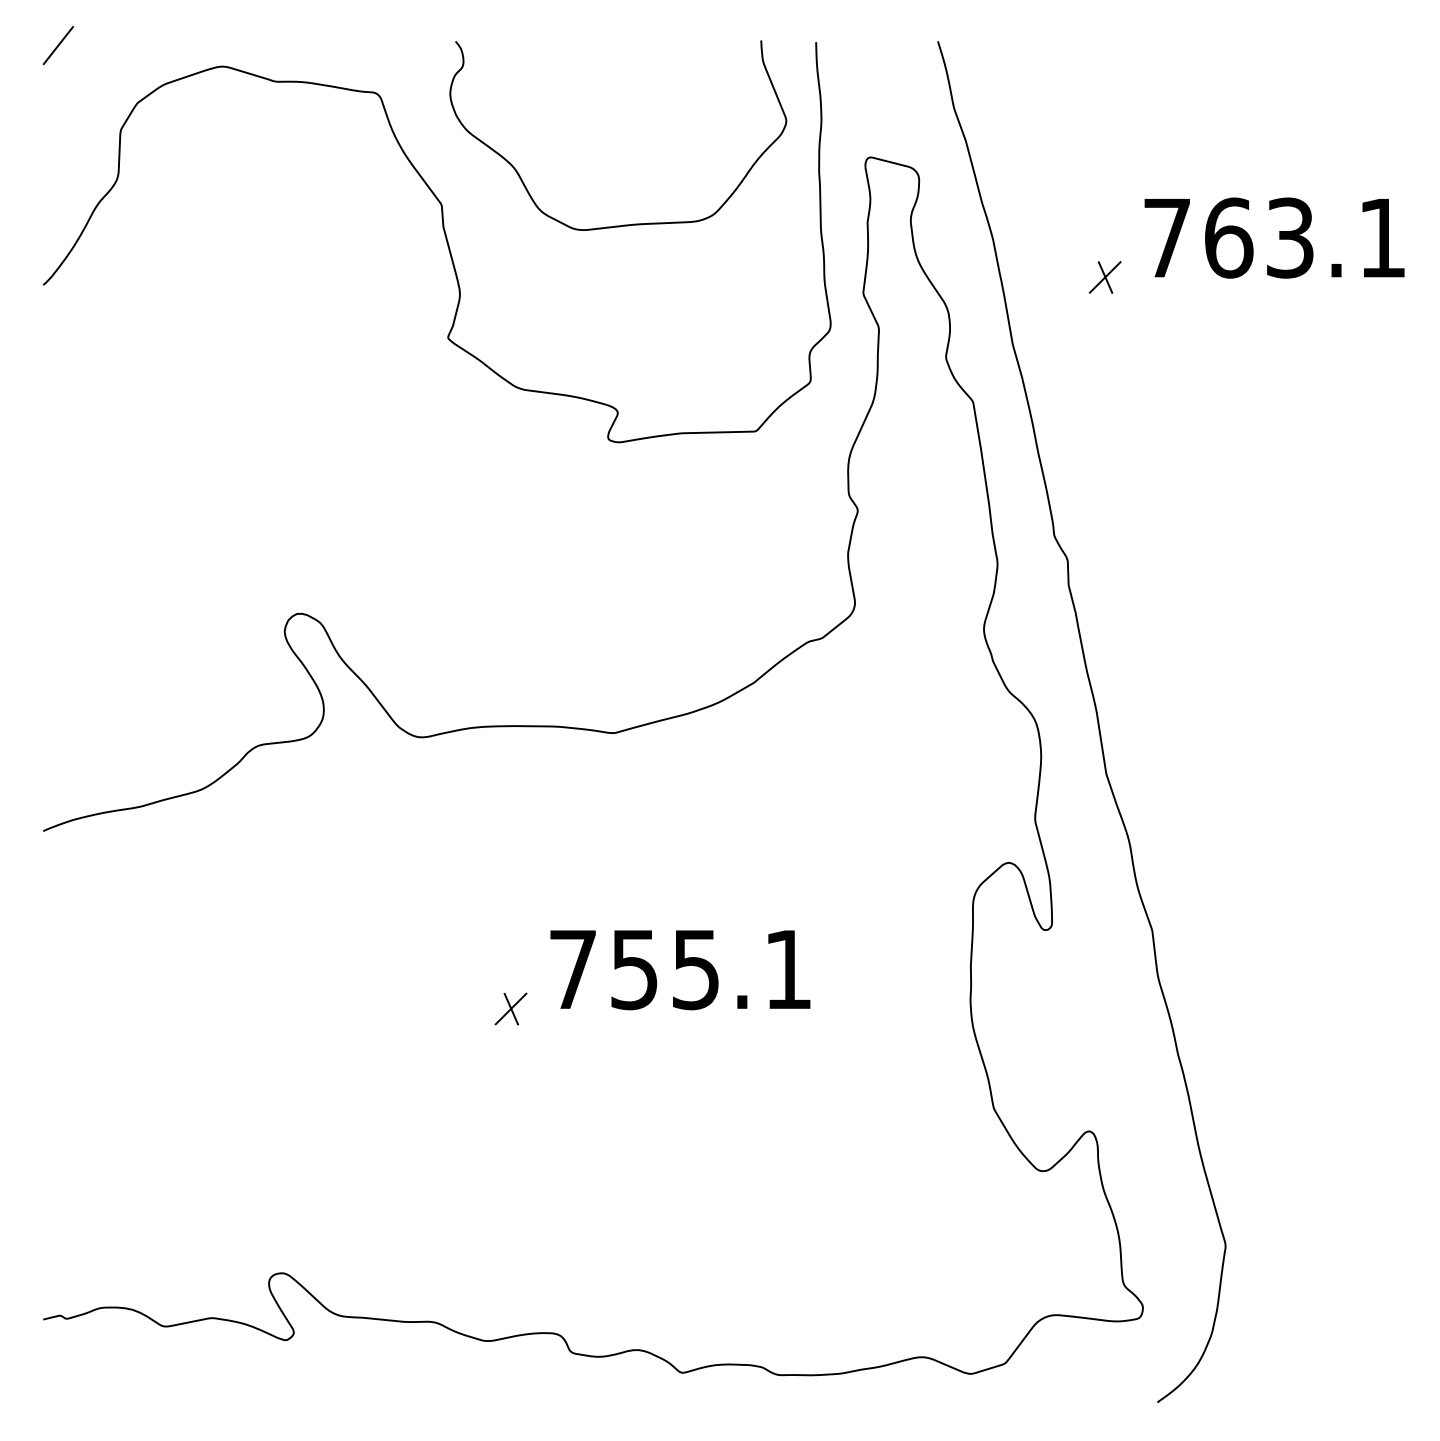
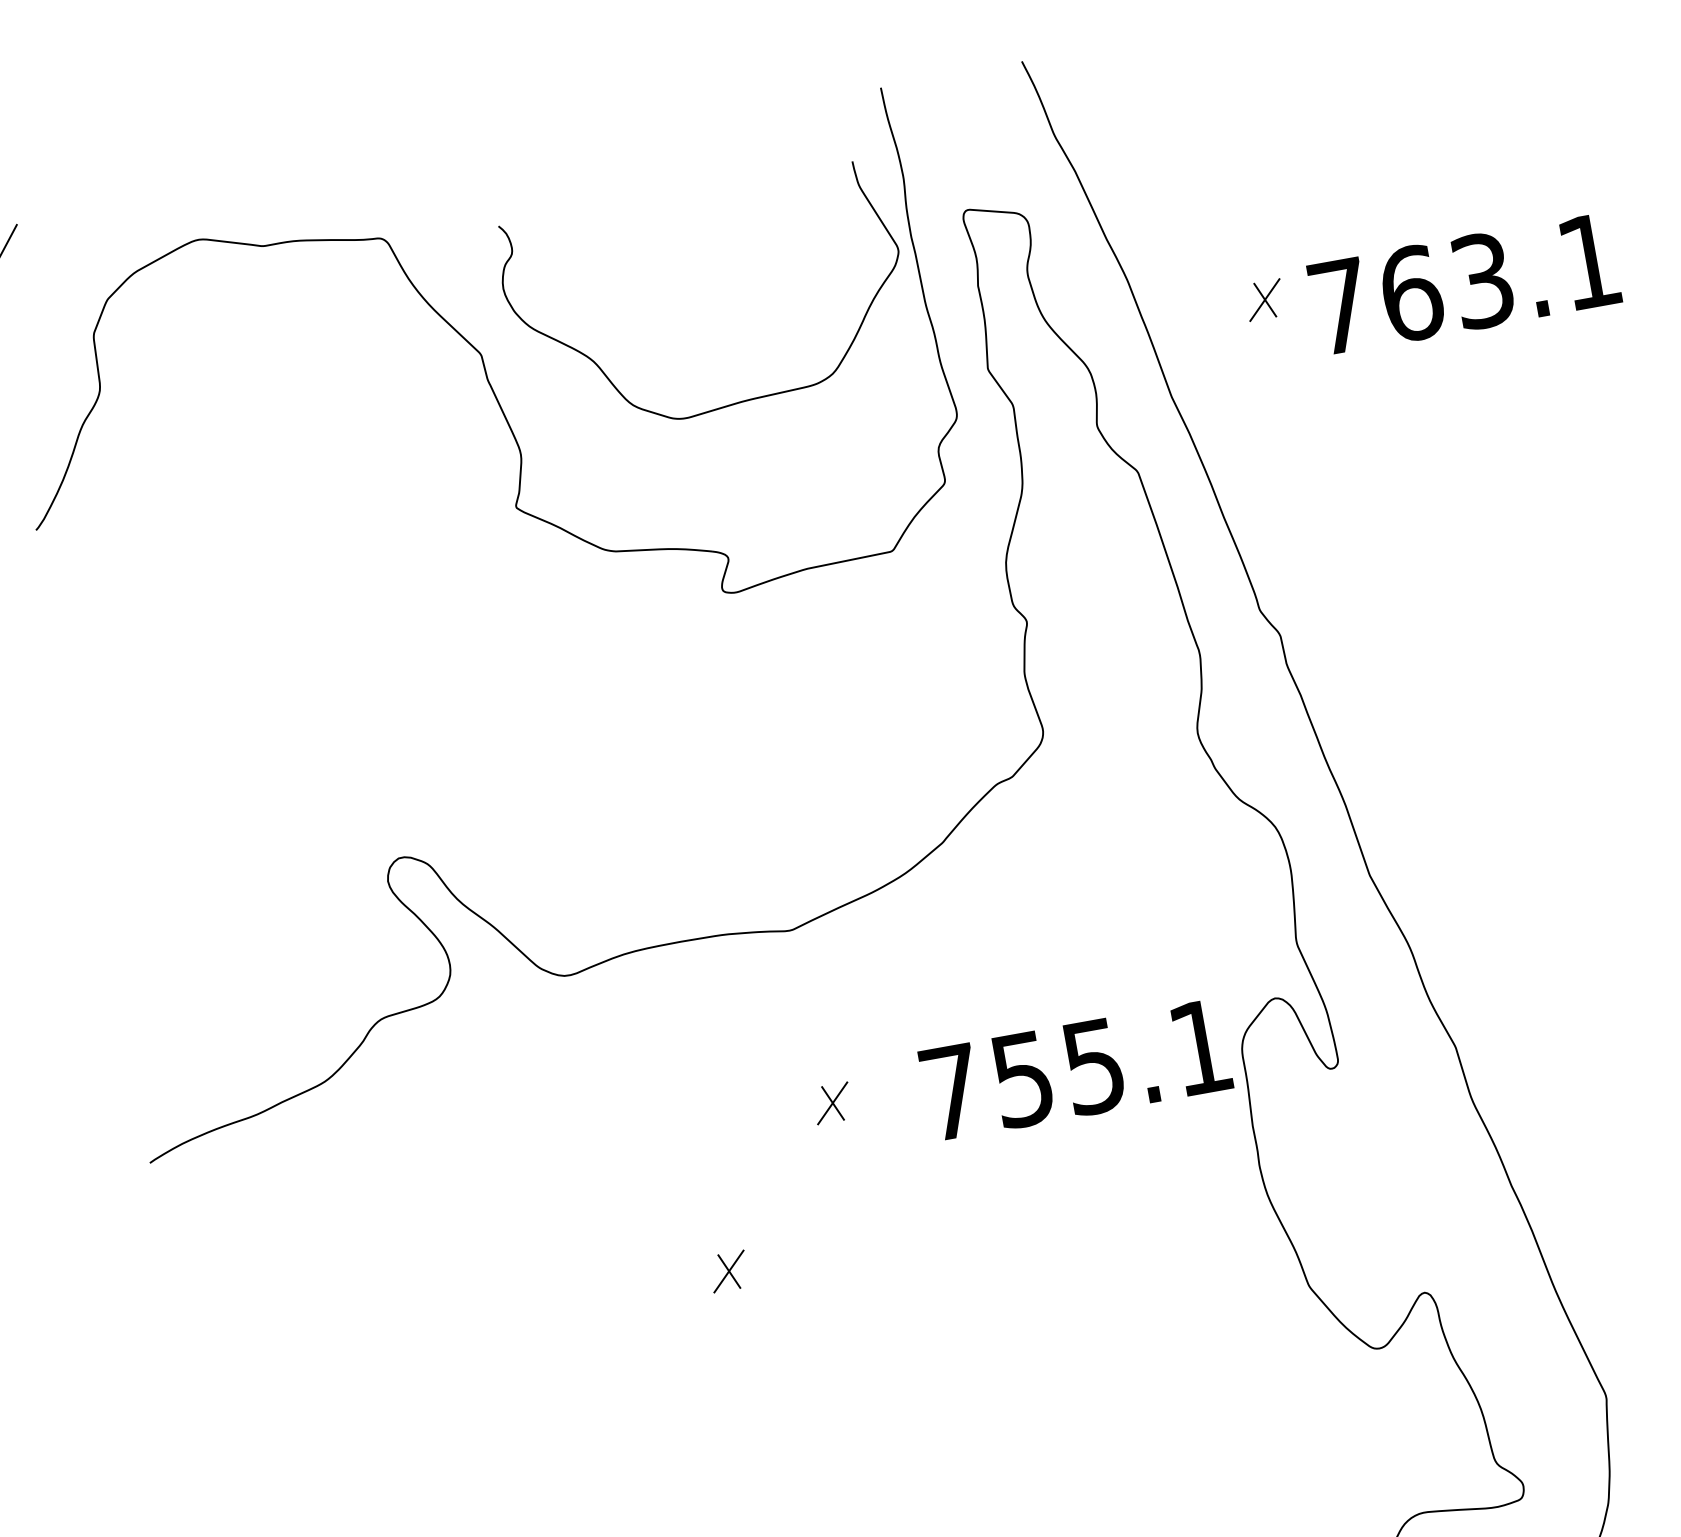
curve: (623, 224) -> (731, 403), moved
text: (1274, 237) -> (1464, 283), moved
part: (622, 883) -> (831, 1102), added
text: (680, 970) -> (1076, 1070), moved

